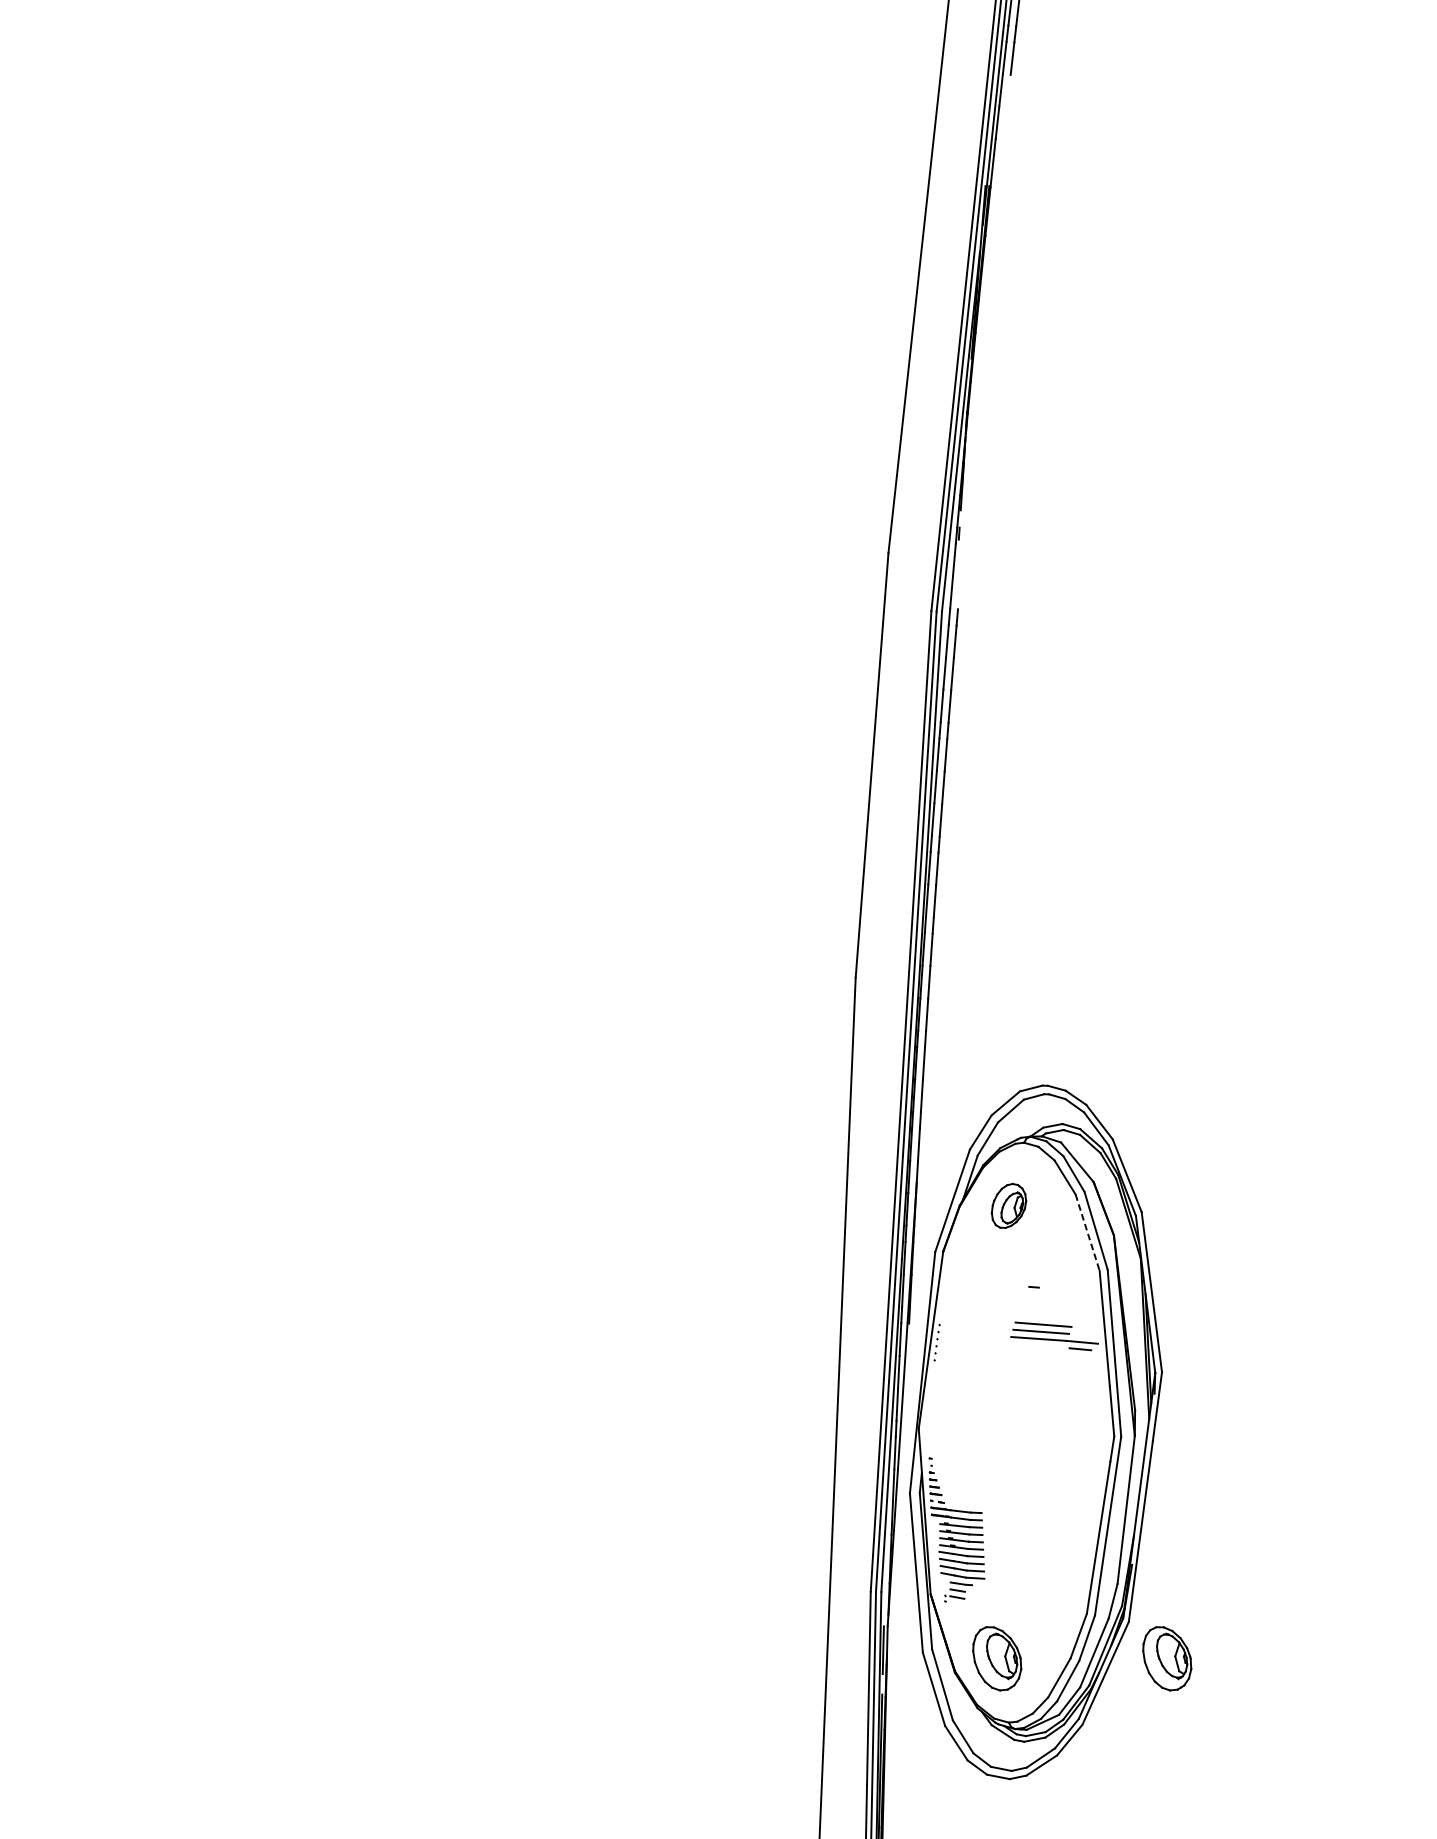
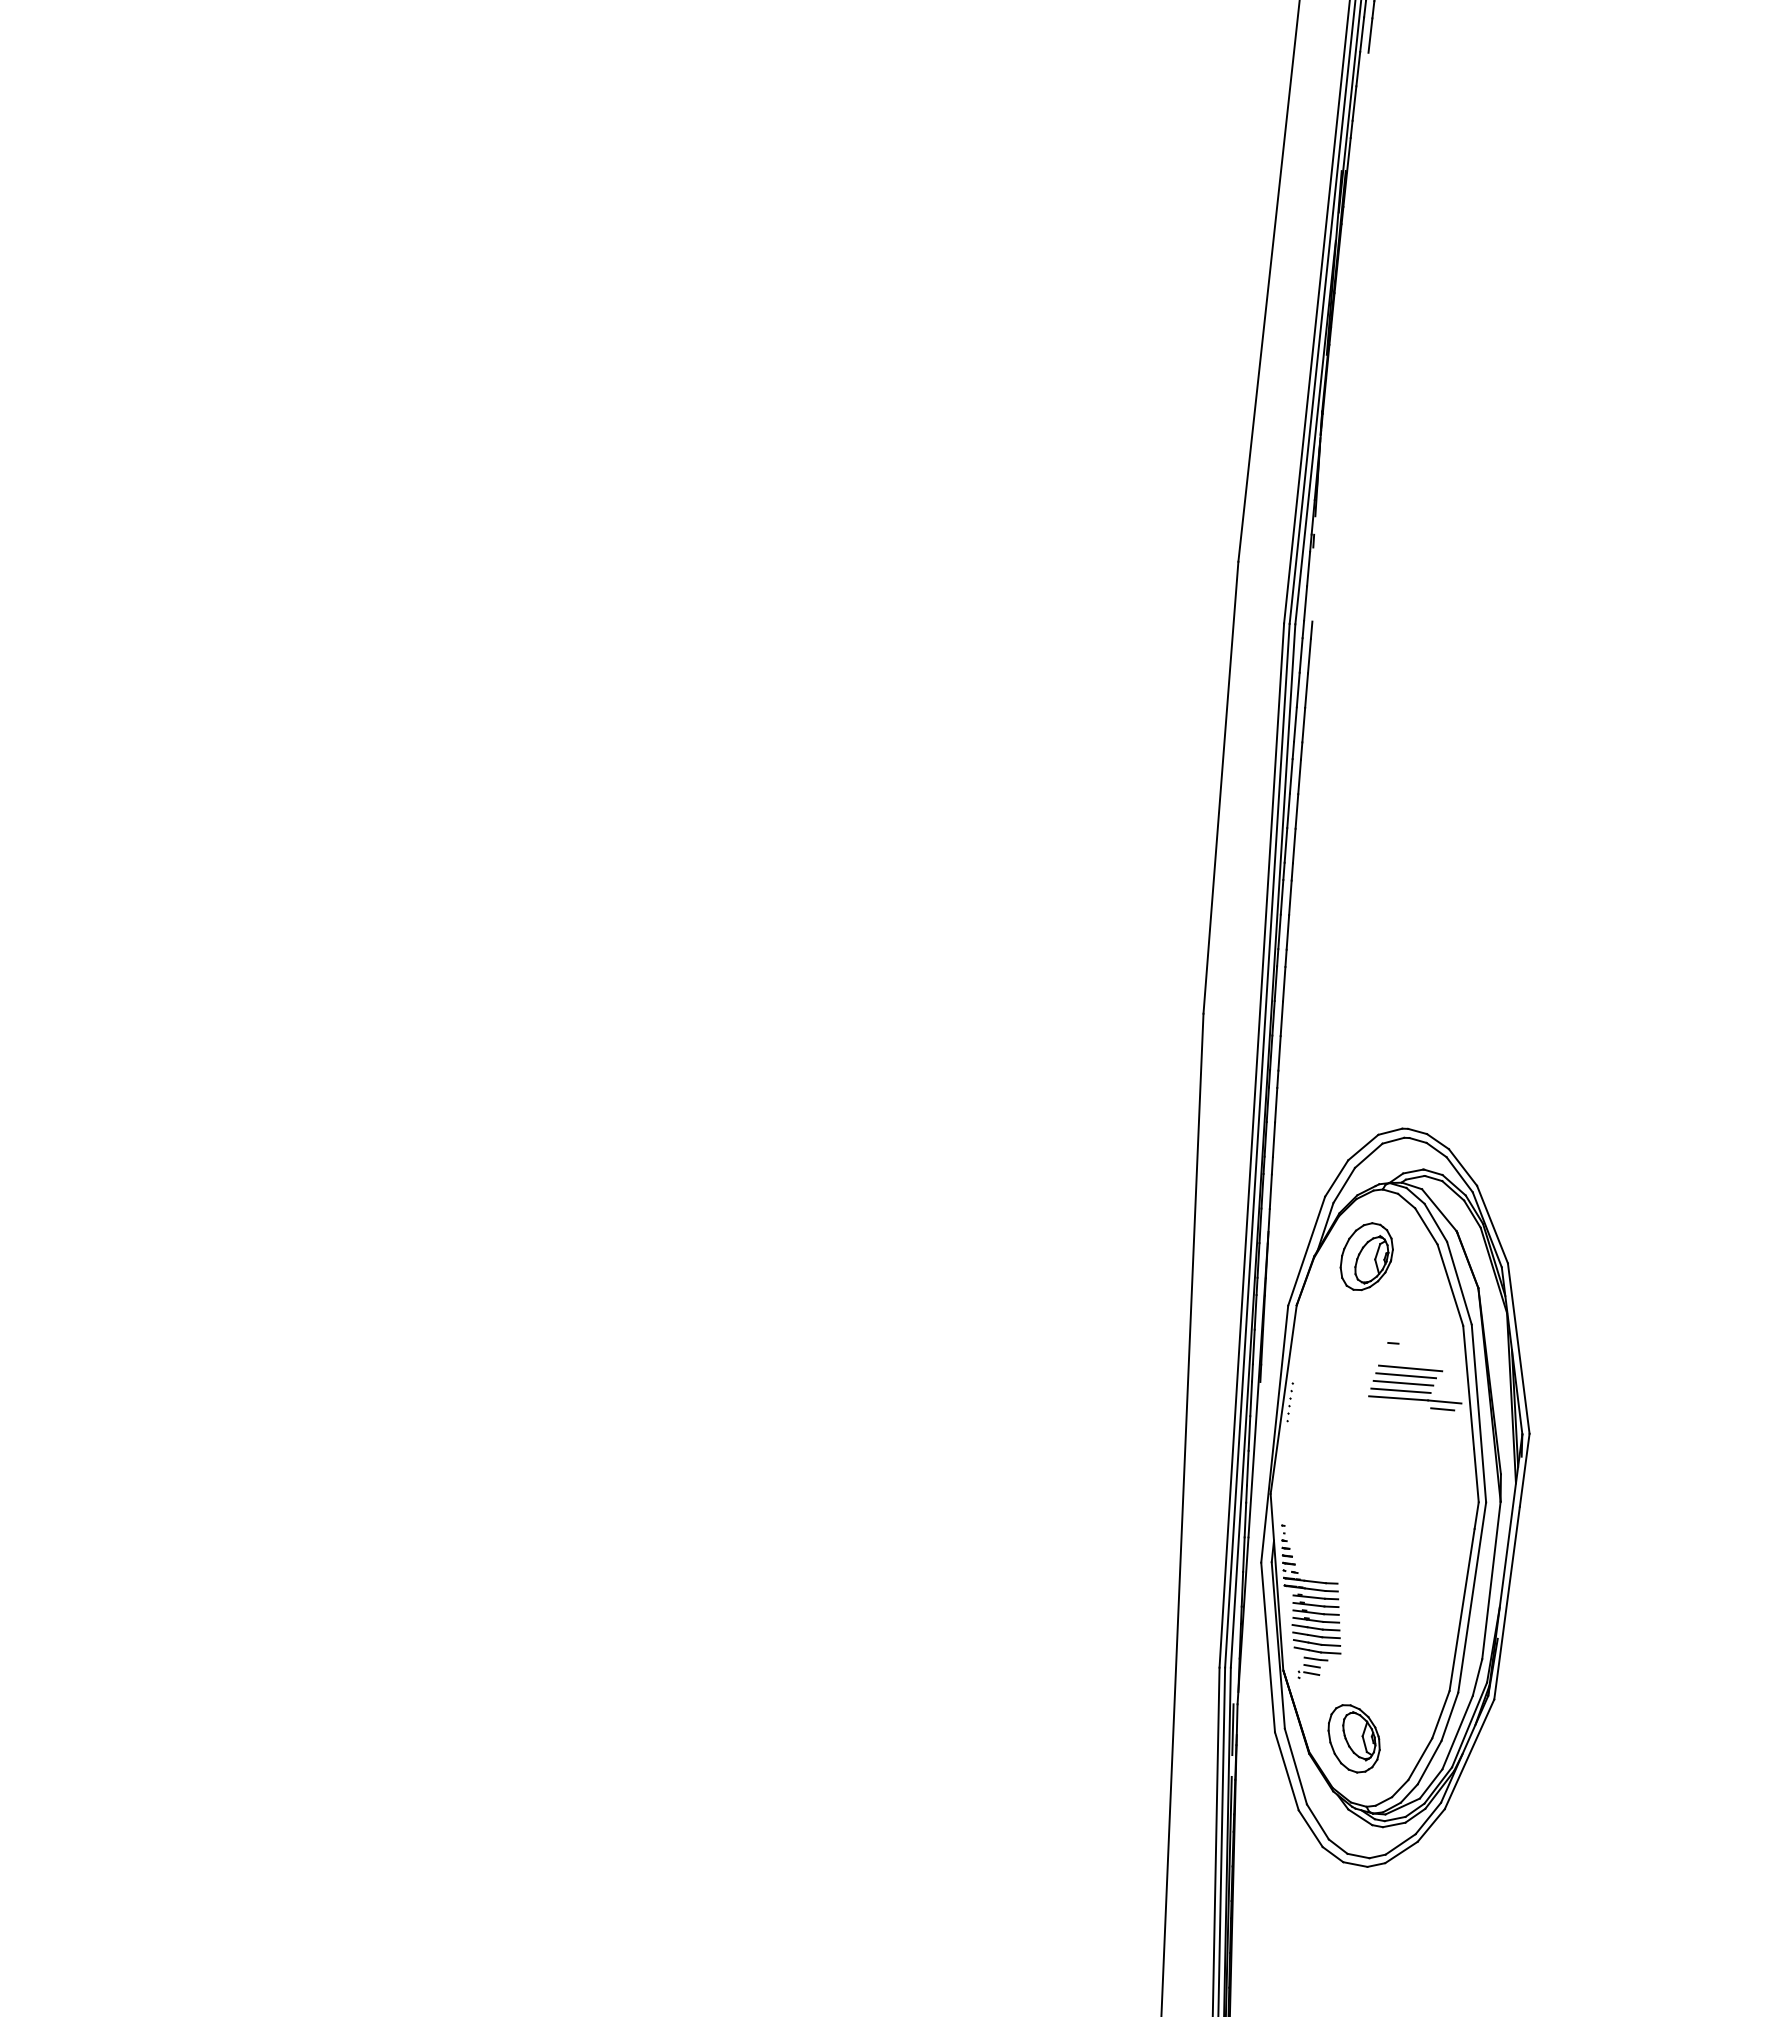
part: (1008, 1205) -> (1366, 1256), size x1.43
line: (1087, 1232) -> (1450, 1285), dashed -> solid
line: (1050, 1310) -> (1410, 1368), added
line: (1046, 1317) -> (1406, 1375), added
part: (1166, 1658) -> (1534, 1738), removed

